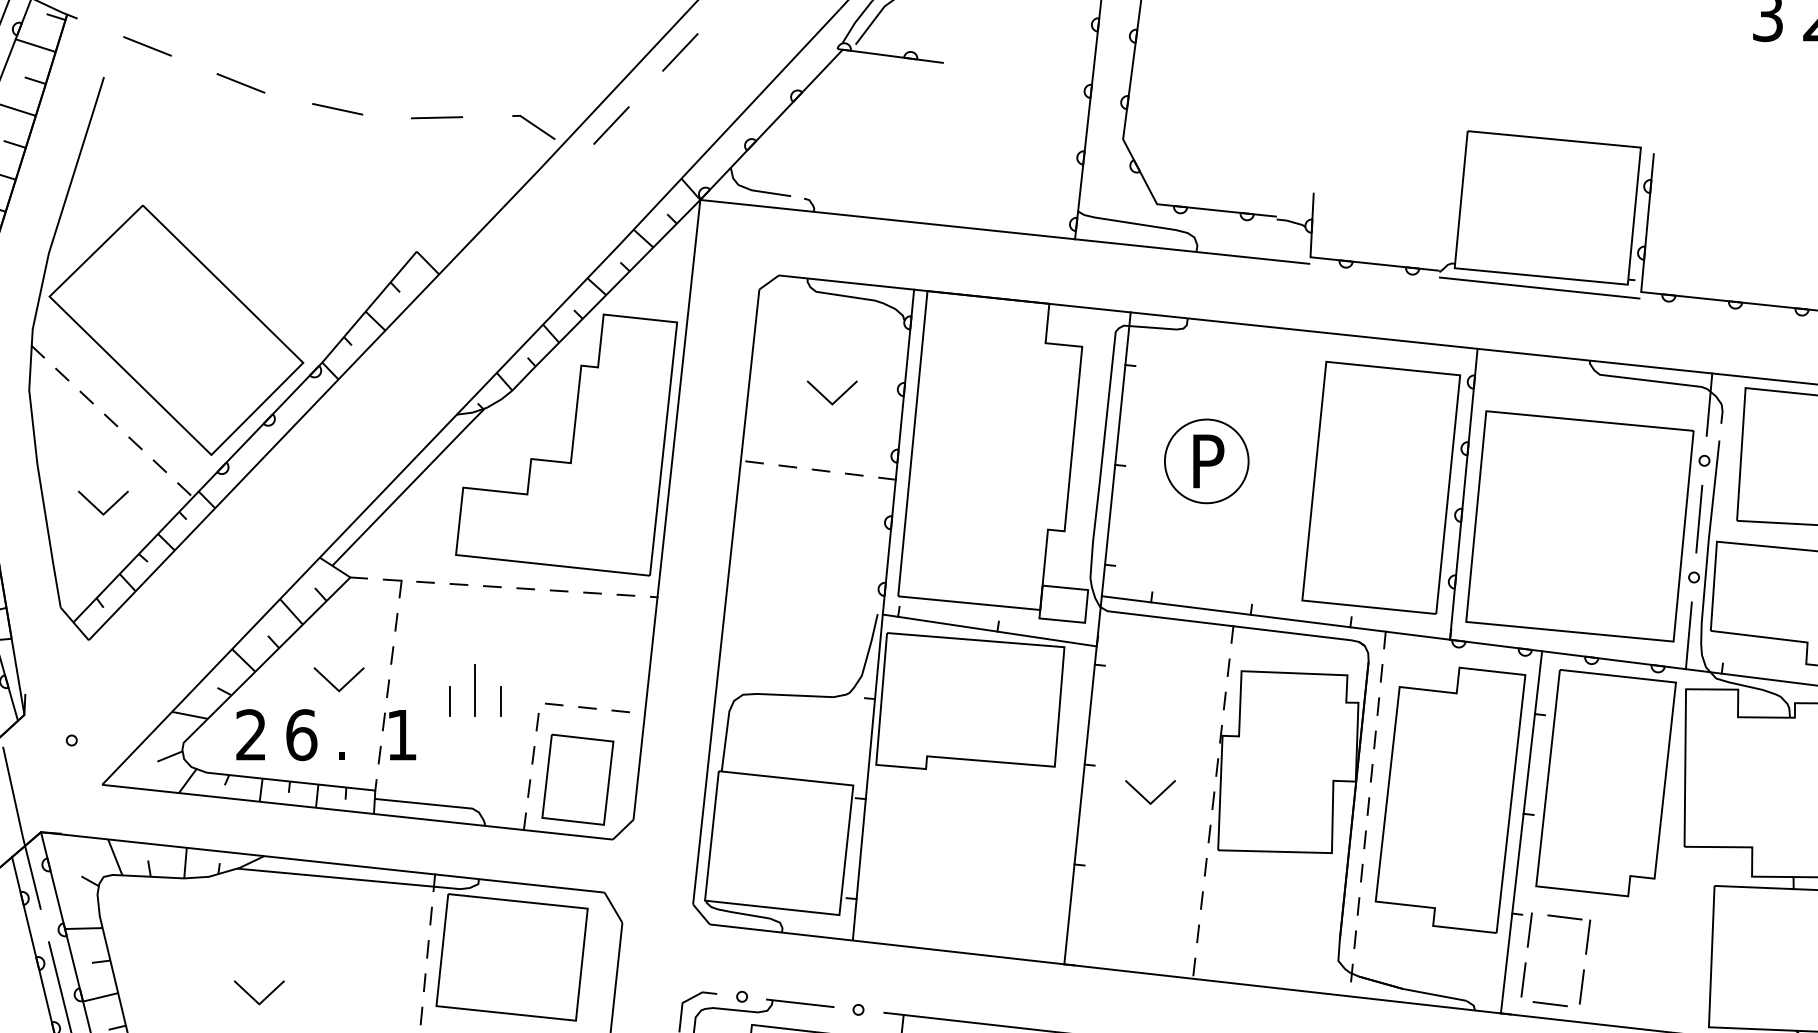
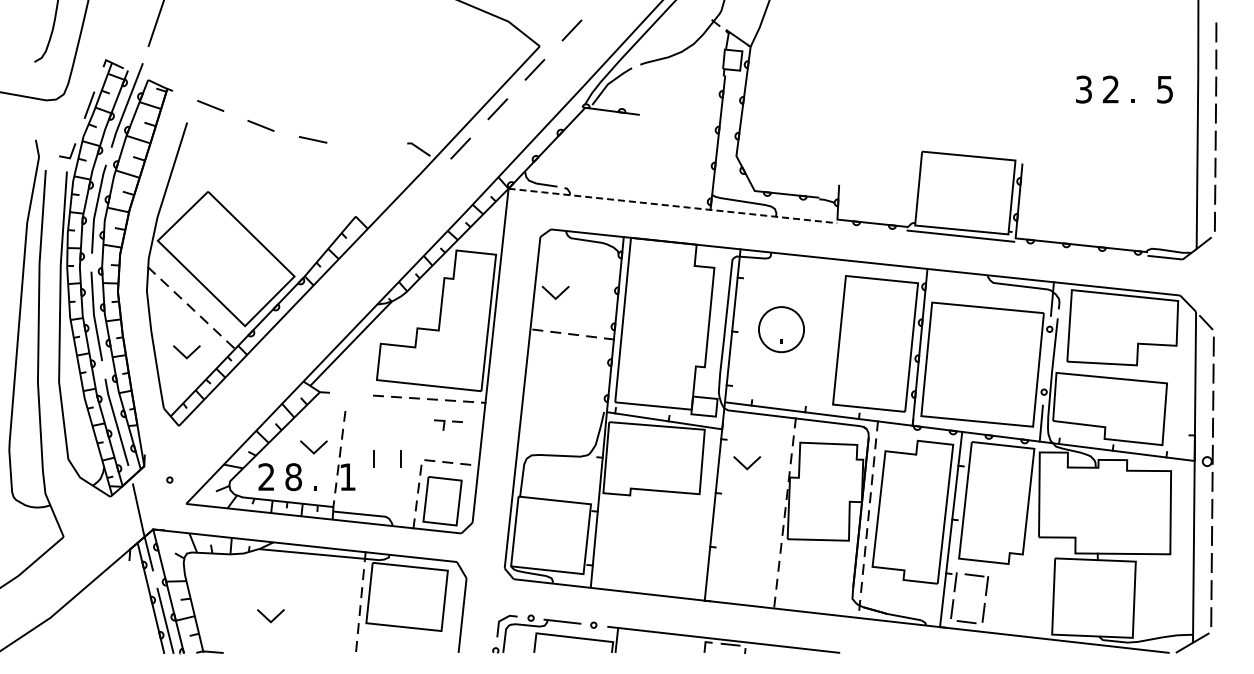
line: (436, 117) -> (366, 144), removed
line: (1006, 232) -> (673, 206), solid -> dashed
line: (826, 396) -> (552, 294), moved
text: (1208, 461) -> (782, 329), P -> .
line: (1698, 518) -> (1046, 360), removed
part: (408, 587) -> (448, 424), moved
line: (475, 689) -> (387, 452), removed
text: (301, 733) -> (293, 476), 6 -> 8
line: (1154, 796) -> (749, 465), moved

